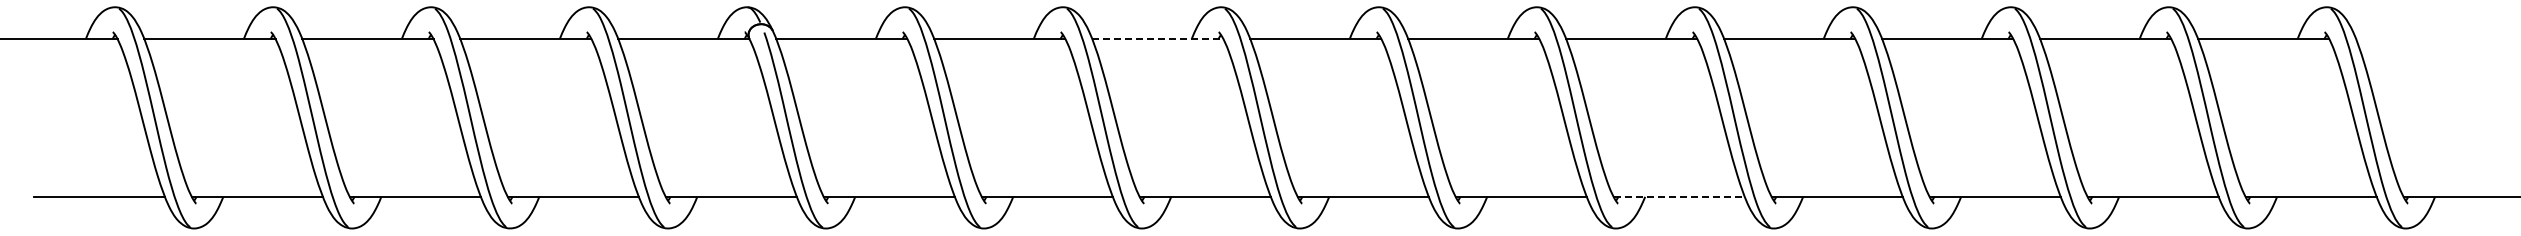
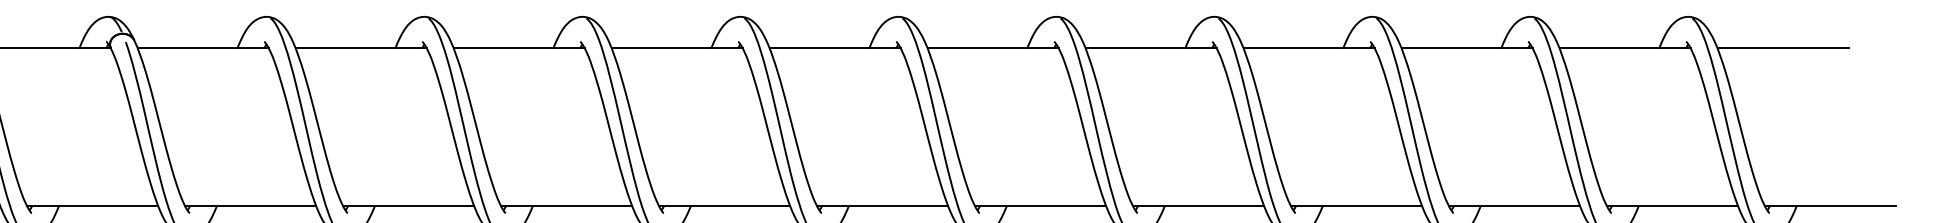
line: (1157, 38) -> (519, 48), dashed -> solid
line: (2421, 38) -> (1783, 48), added
line: (1679, 196) -> (1041, 206), dashed -> solid

